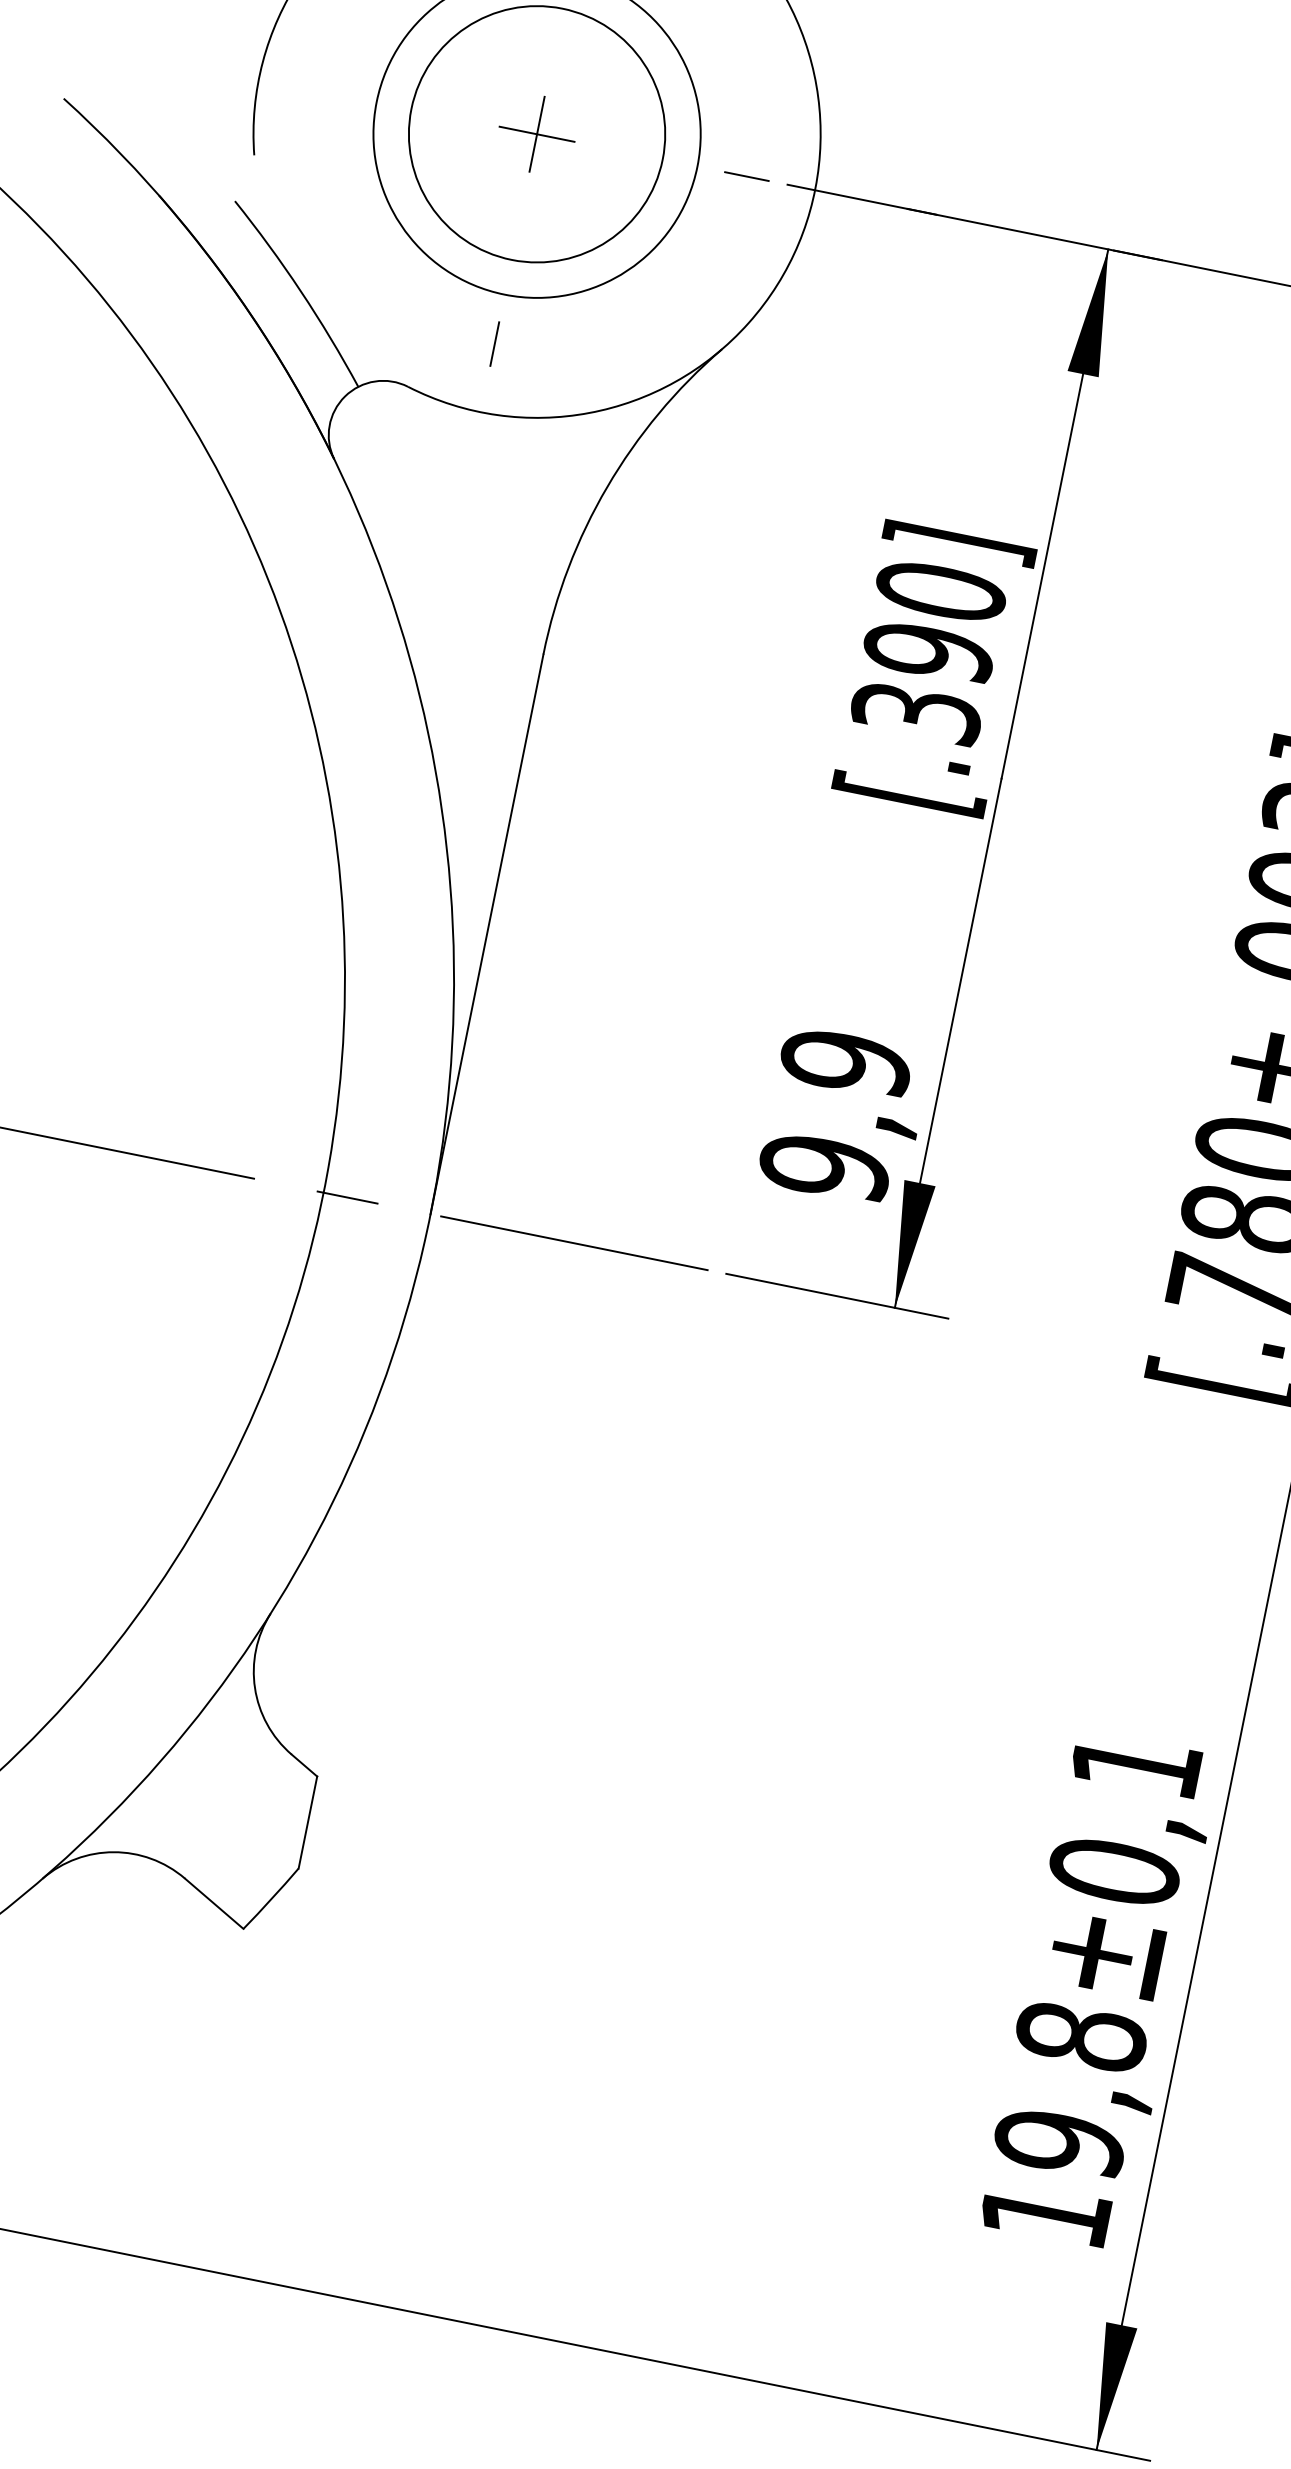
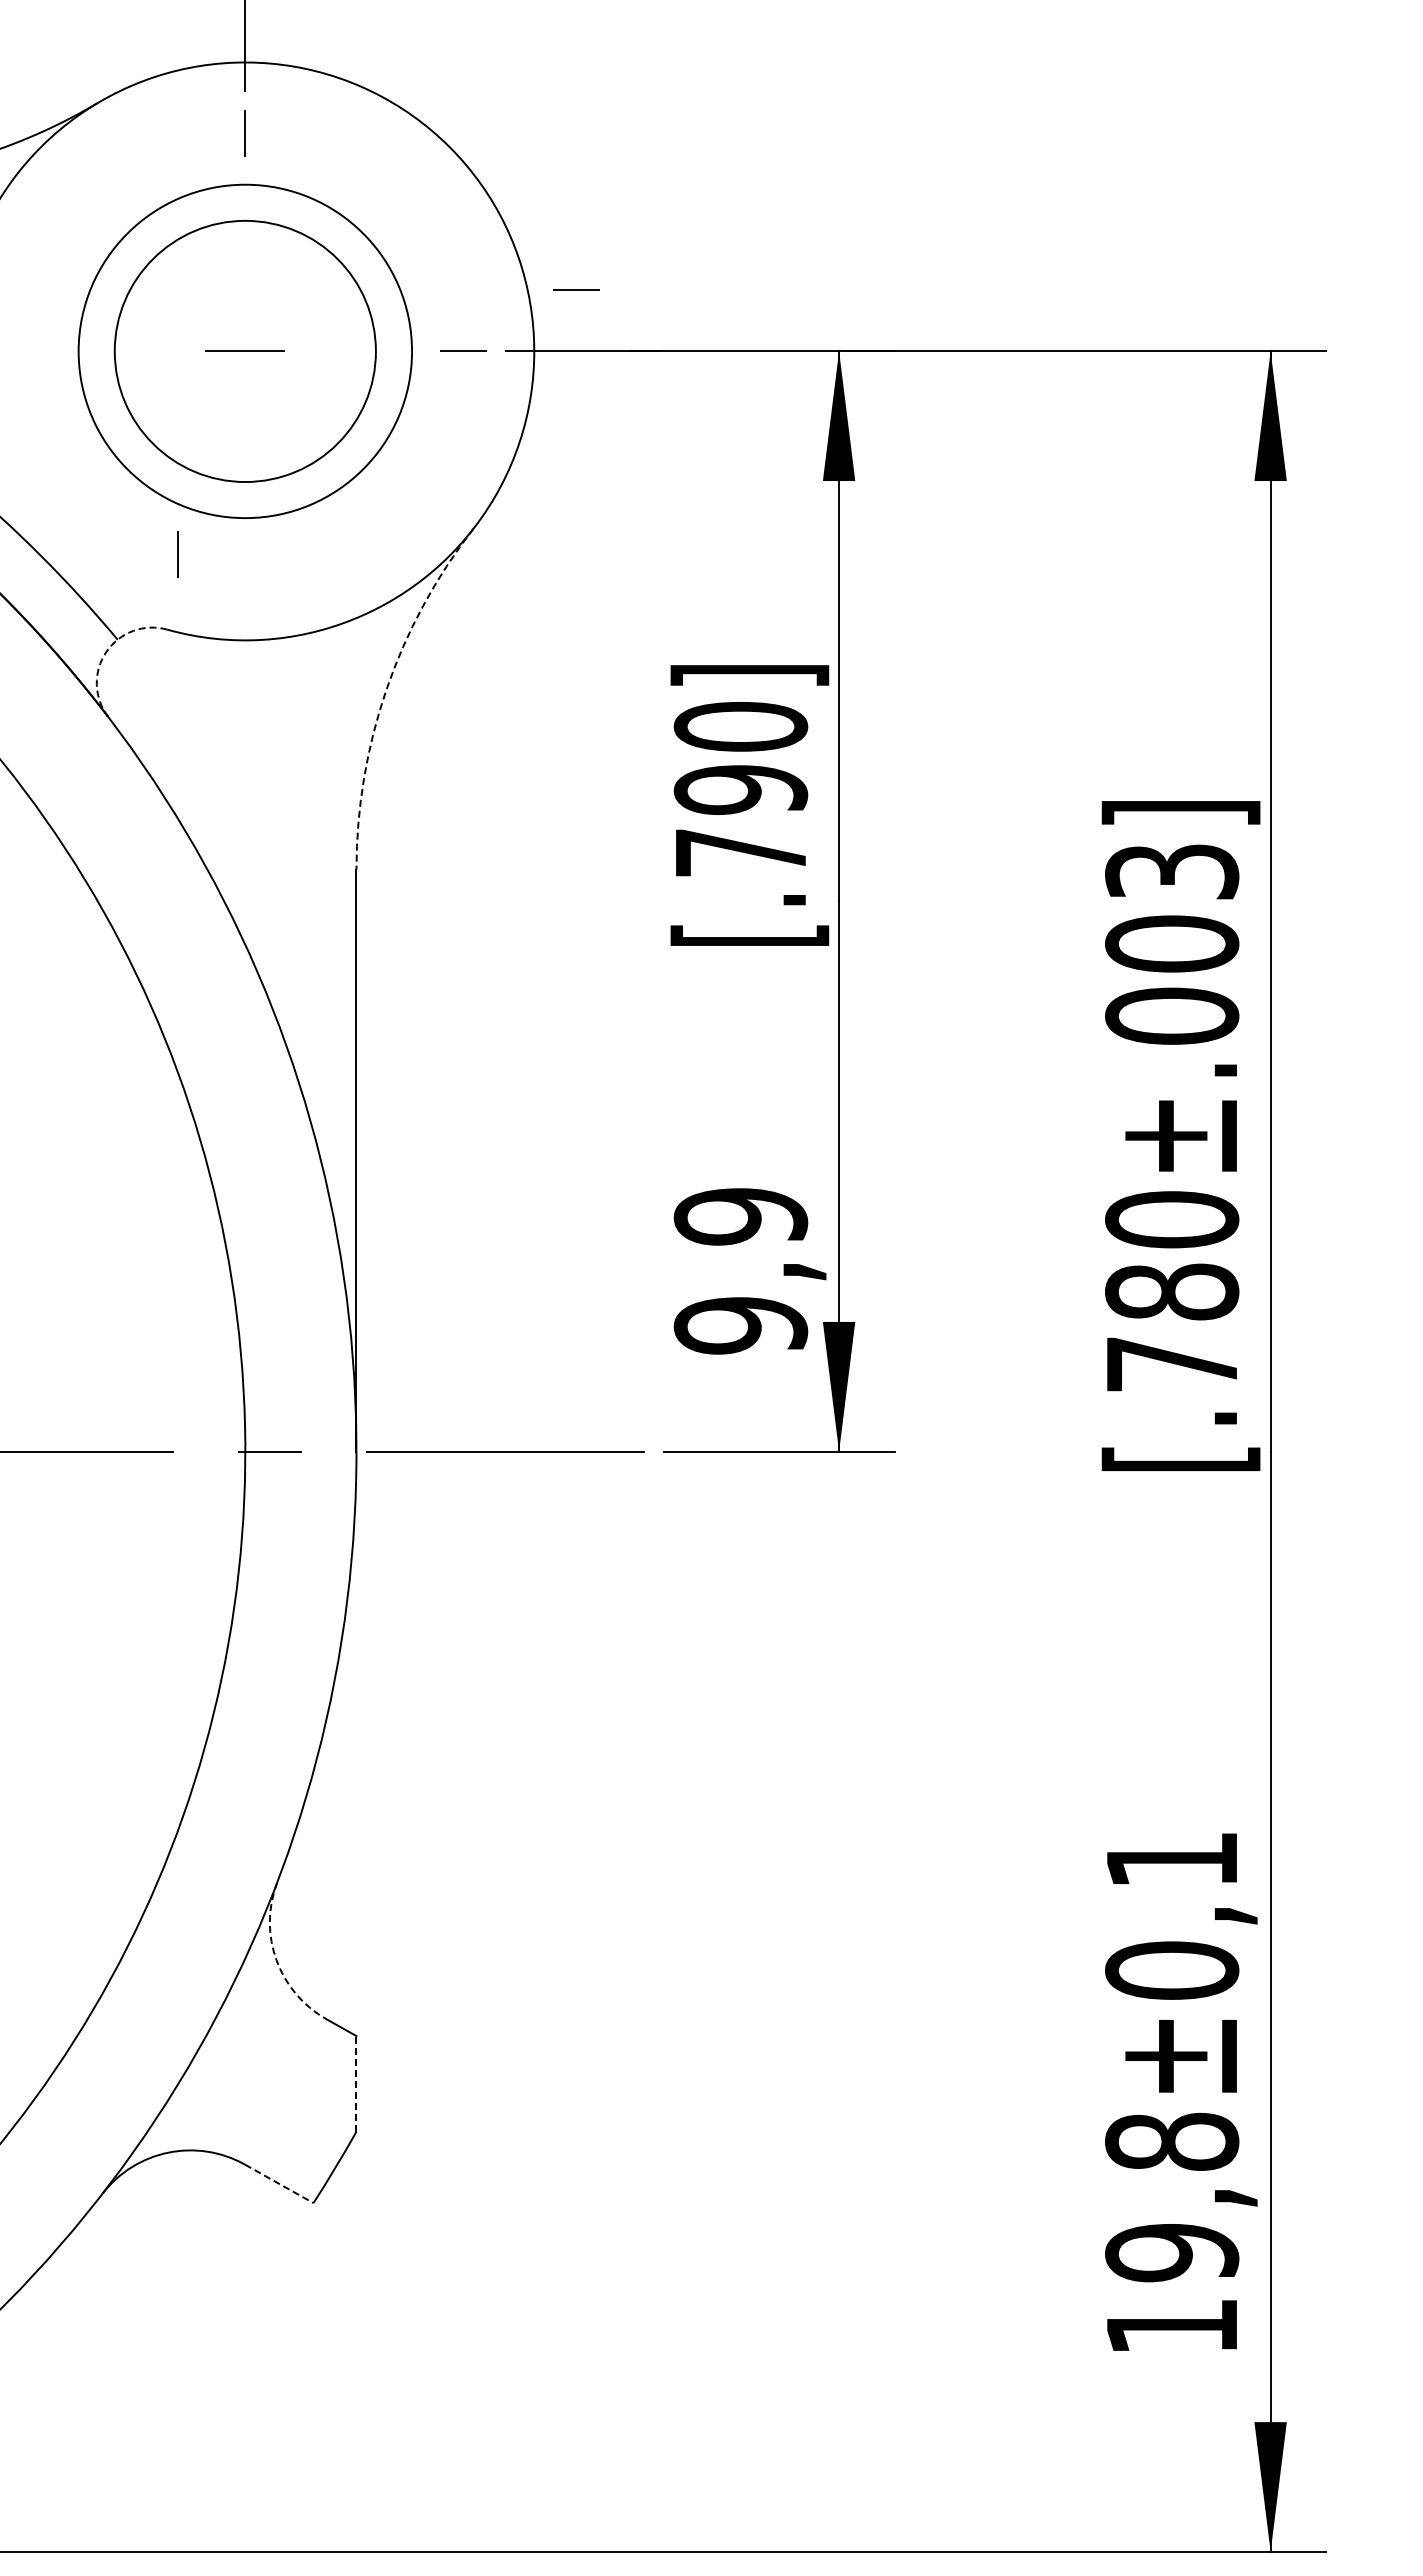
line: (537, 134) -> (245, 351), removed
line: (867, 138) -> (576, 289), added
line: (493, 343) -> (177, 554), moved
arc: (345, 396) -> (106, 651), solid -> dashed
arc: (607, 486) -> (386, 689), solid -> dashed
text: (916, 712) -> (740, 852), [.390] -> [.790]
arc: (254, 1688) -> (276, 1960), solid -> dashed
line: (308, 1822) -> (356, 2083), solid -> dashed
line: (214, 1904) -> (279, 2184), solid -> dashed

